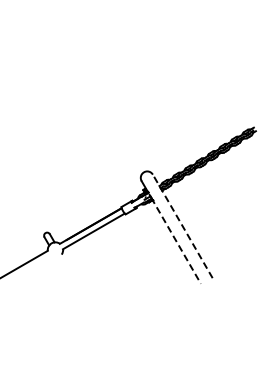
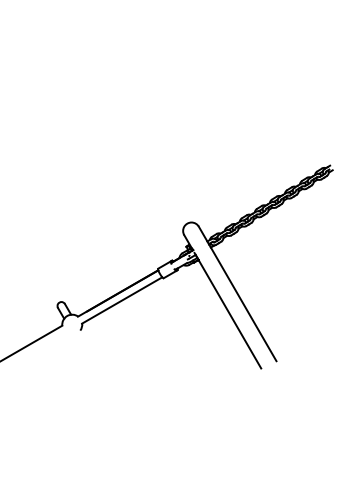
line: (182, 226) -> (237, 294), dashed -> solid
line: (176, 240) -> (229, 312), dashed -> solid

